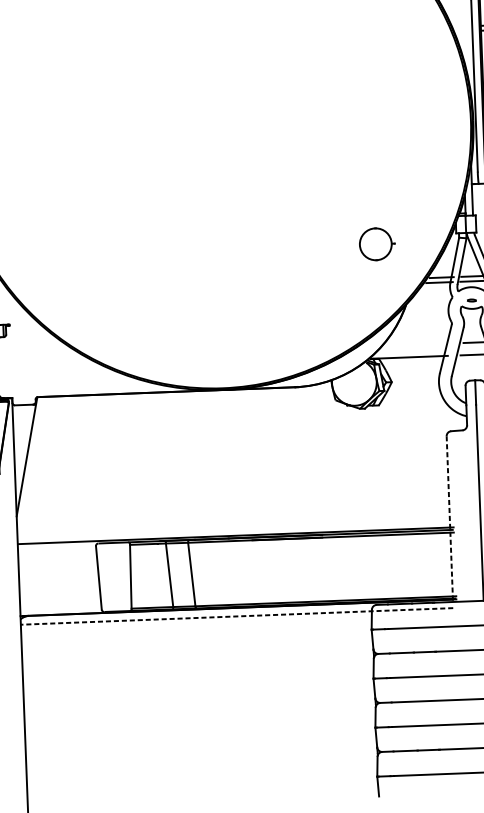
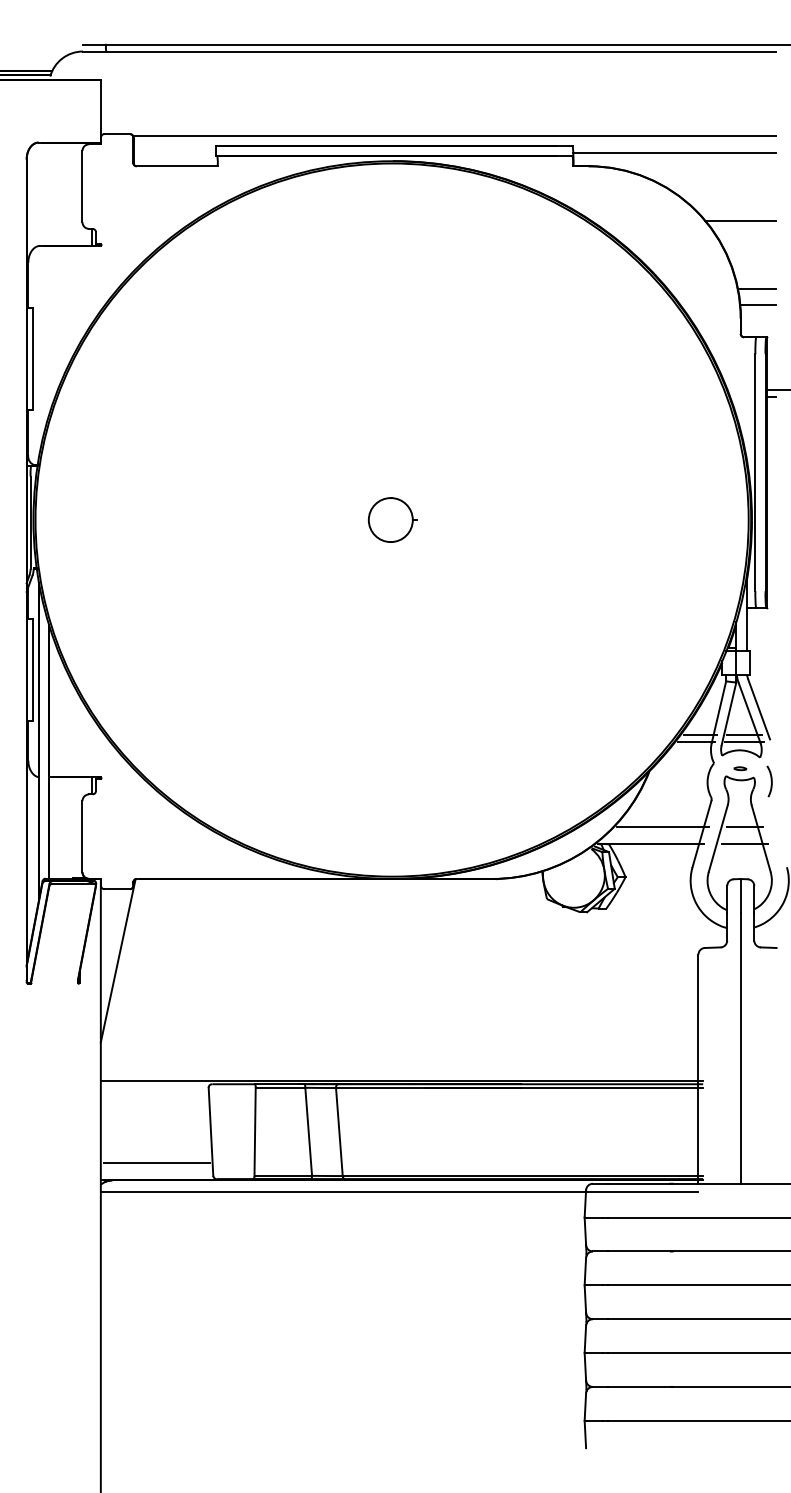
part: (377, 243) -> (392, 519), moved
line: (417, 344) -> (663, 826), added
line: (449, 519) -> (698, 1069), dashed -> solid
line: (60, 602) -> (156, 1163), added
line: (236, 616) -> (399, 1192), dashed -> solid

